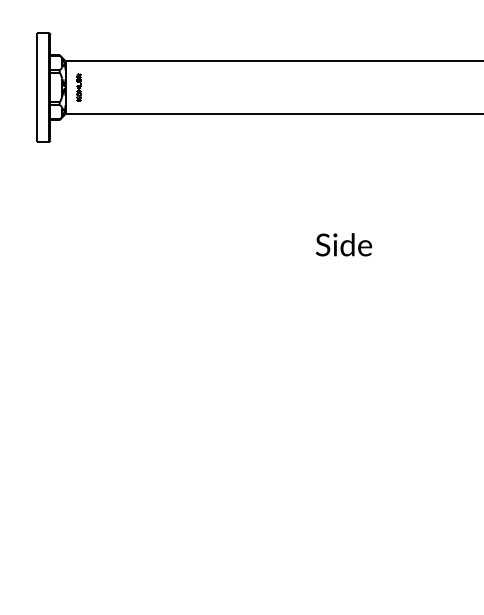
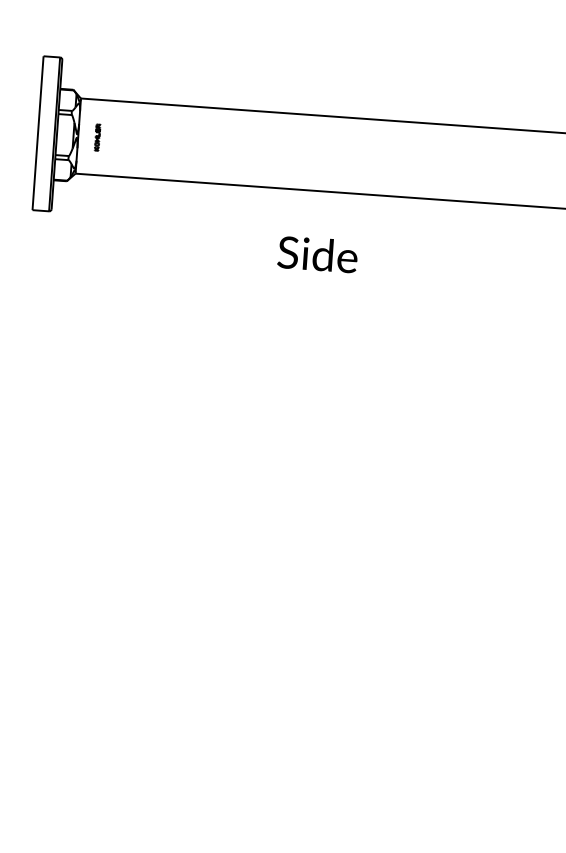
part: (78, 87) -> (96, 137), size x0.7
text: (344, 244) -> (318, 254), moved

